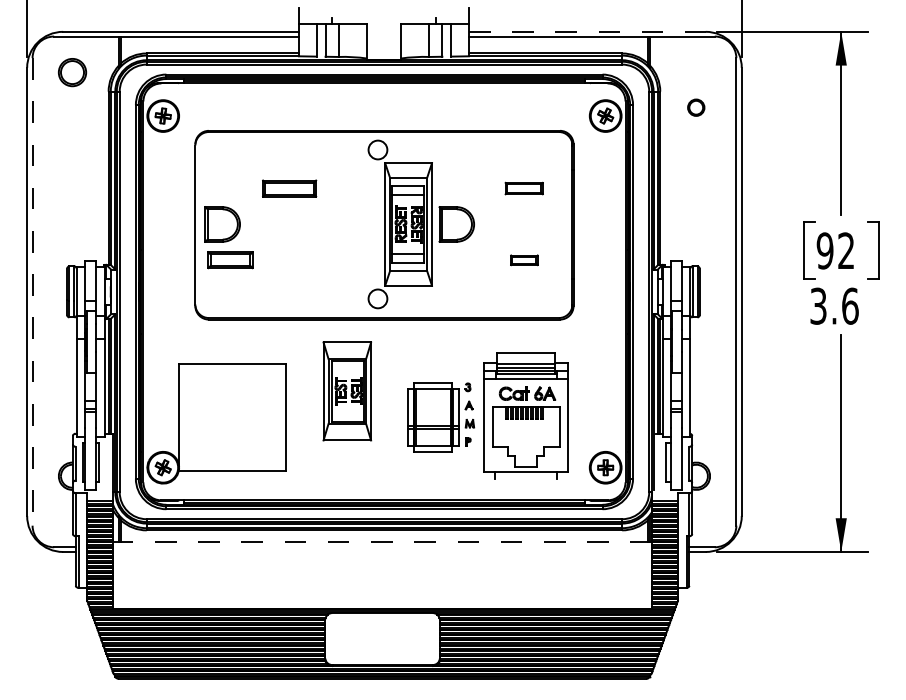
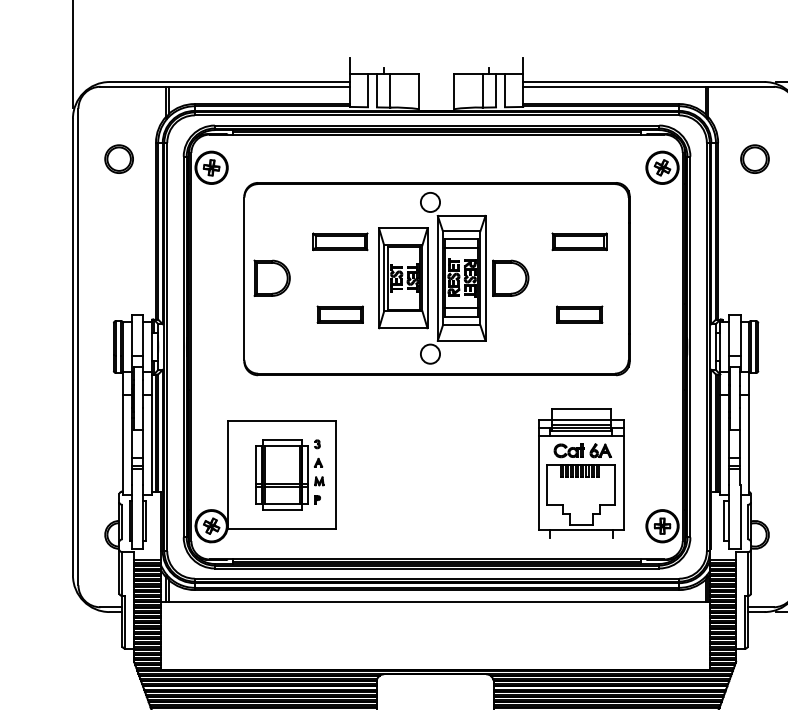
line: (587, 31) -> (643, 81), dashed -> solid
part: (72, 72) -> (119, 159), moved
part: (695, 107) -> (754, 159), size x1.67
part: (523, 188) -> (578, 241), size x1.43
part: (230, 260) -> (340, 315), moved
part: (524, 260) -> (579, 315), size x1.67
line: (32, 291) -> (78, 346), dashed -> solid
part: (347, 391) -> (403, 278), moved
part: (441, 417) -> (290, 475), moved
line: (382, 541) -> (435, 601), dashed -> solid

